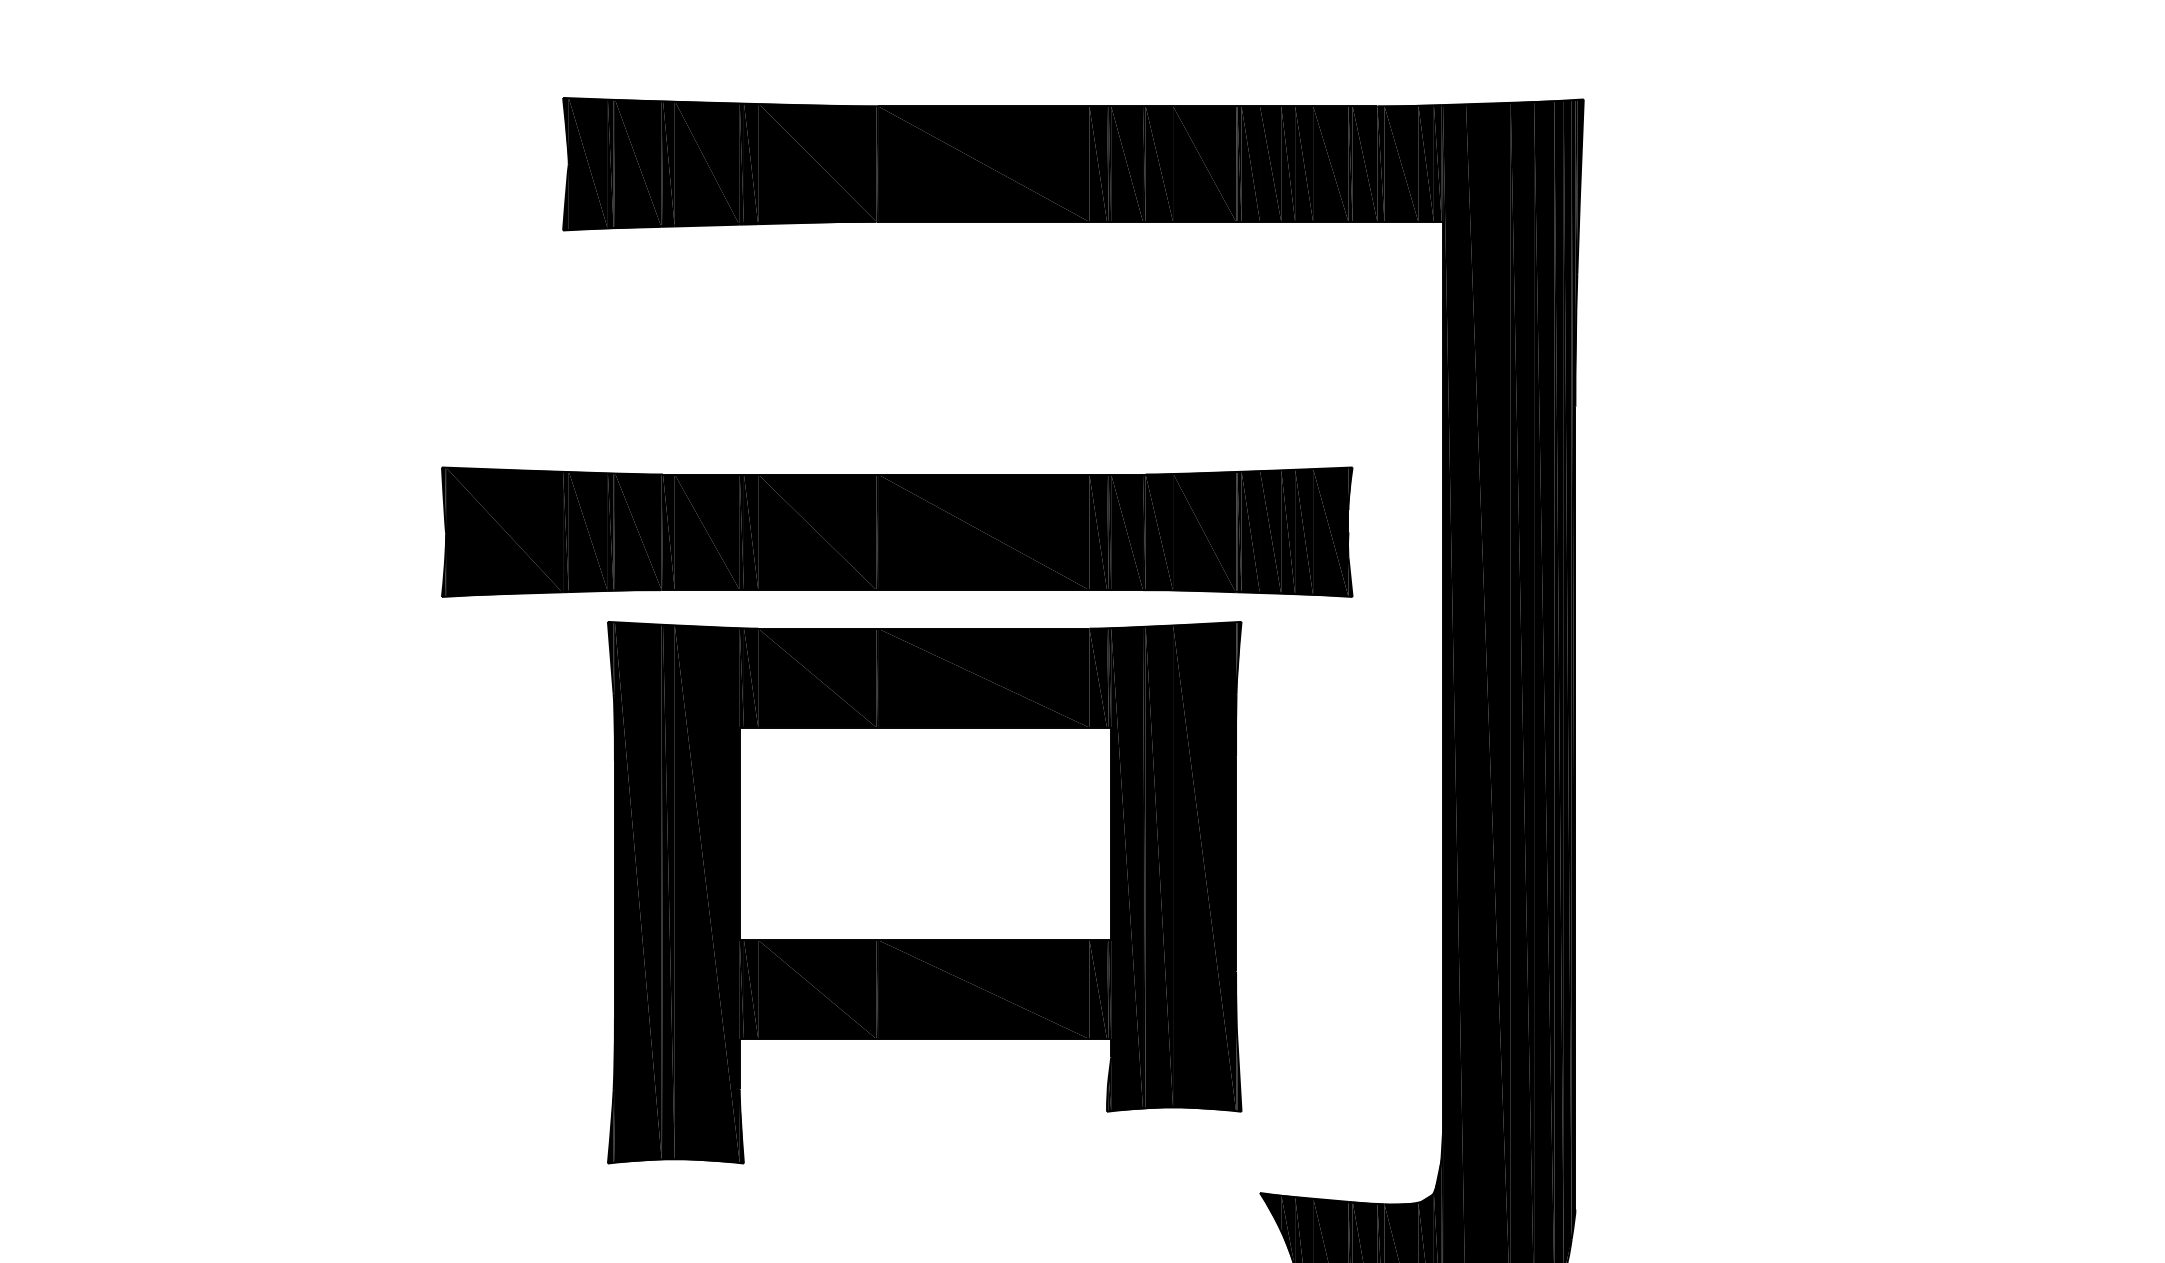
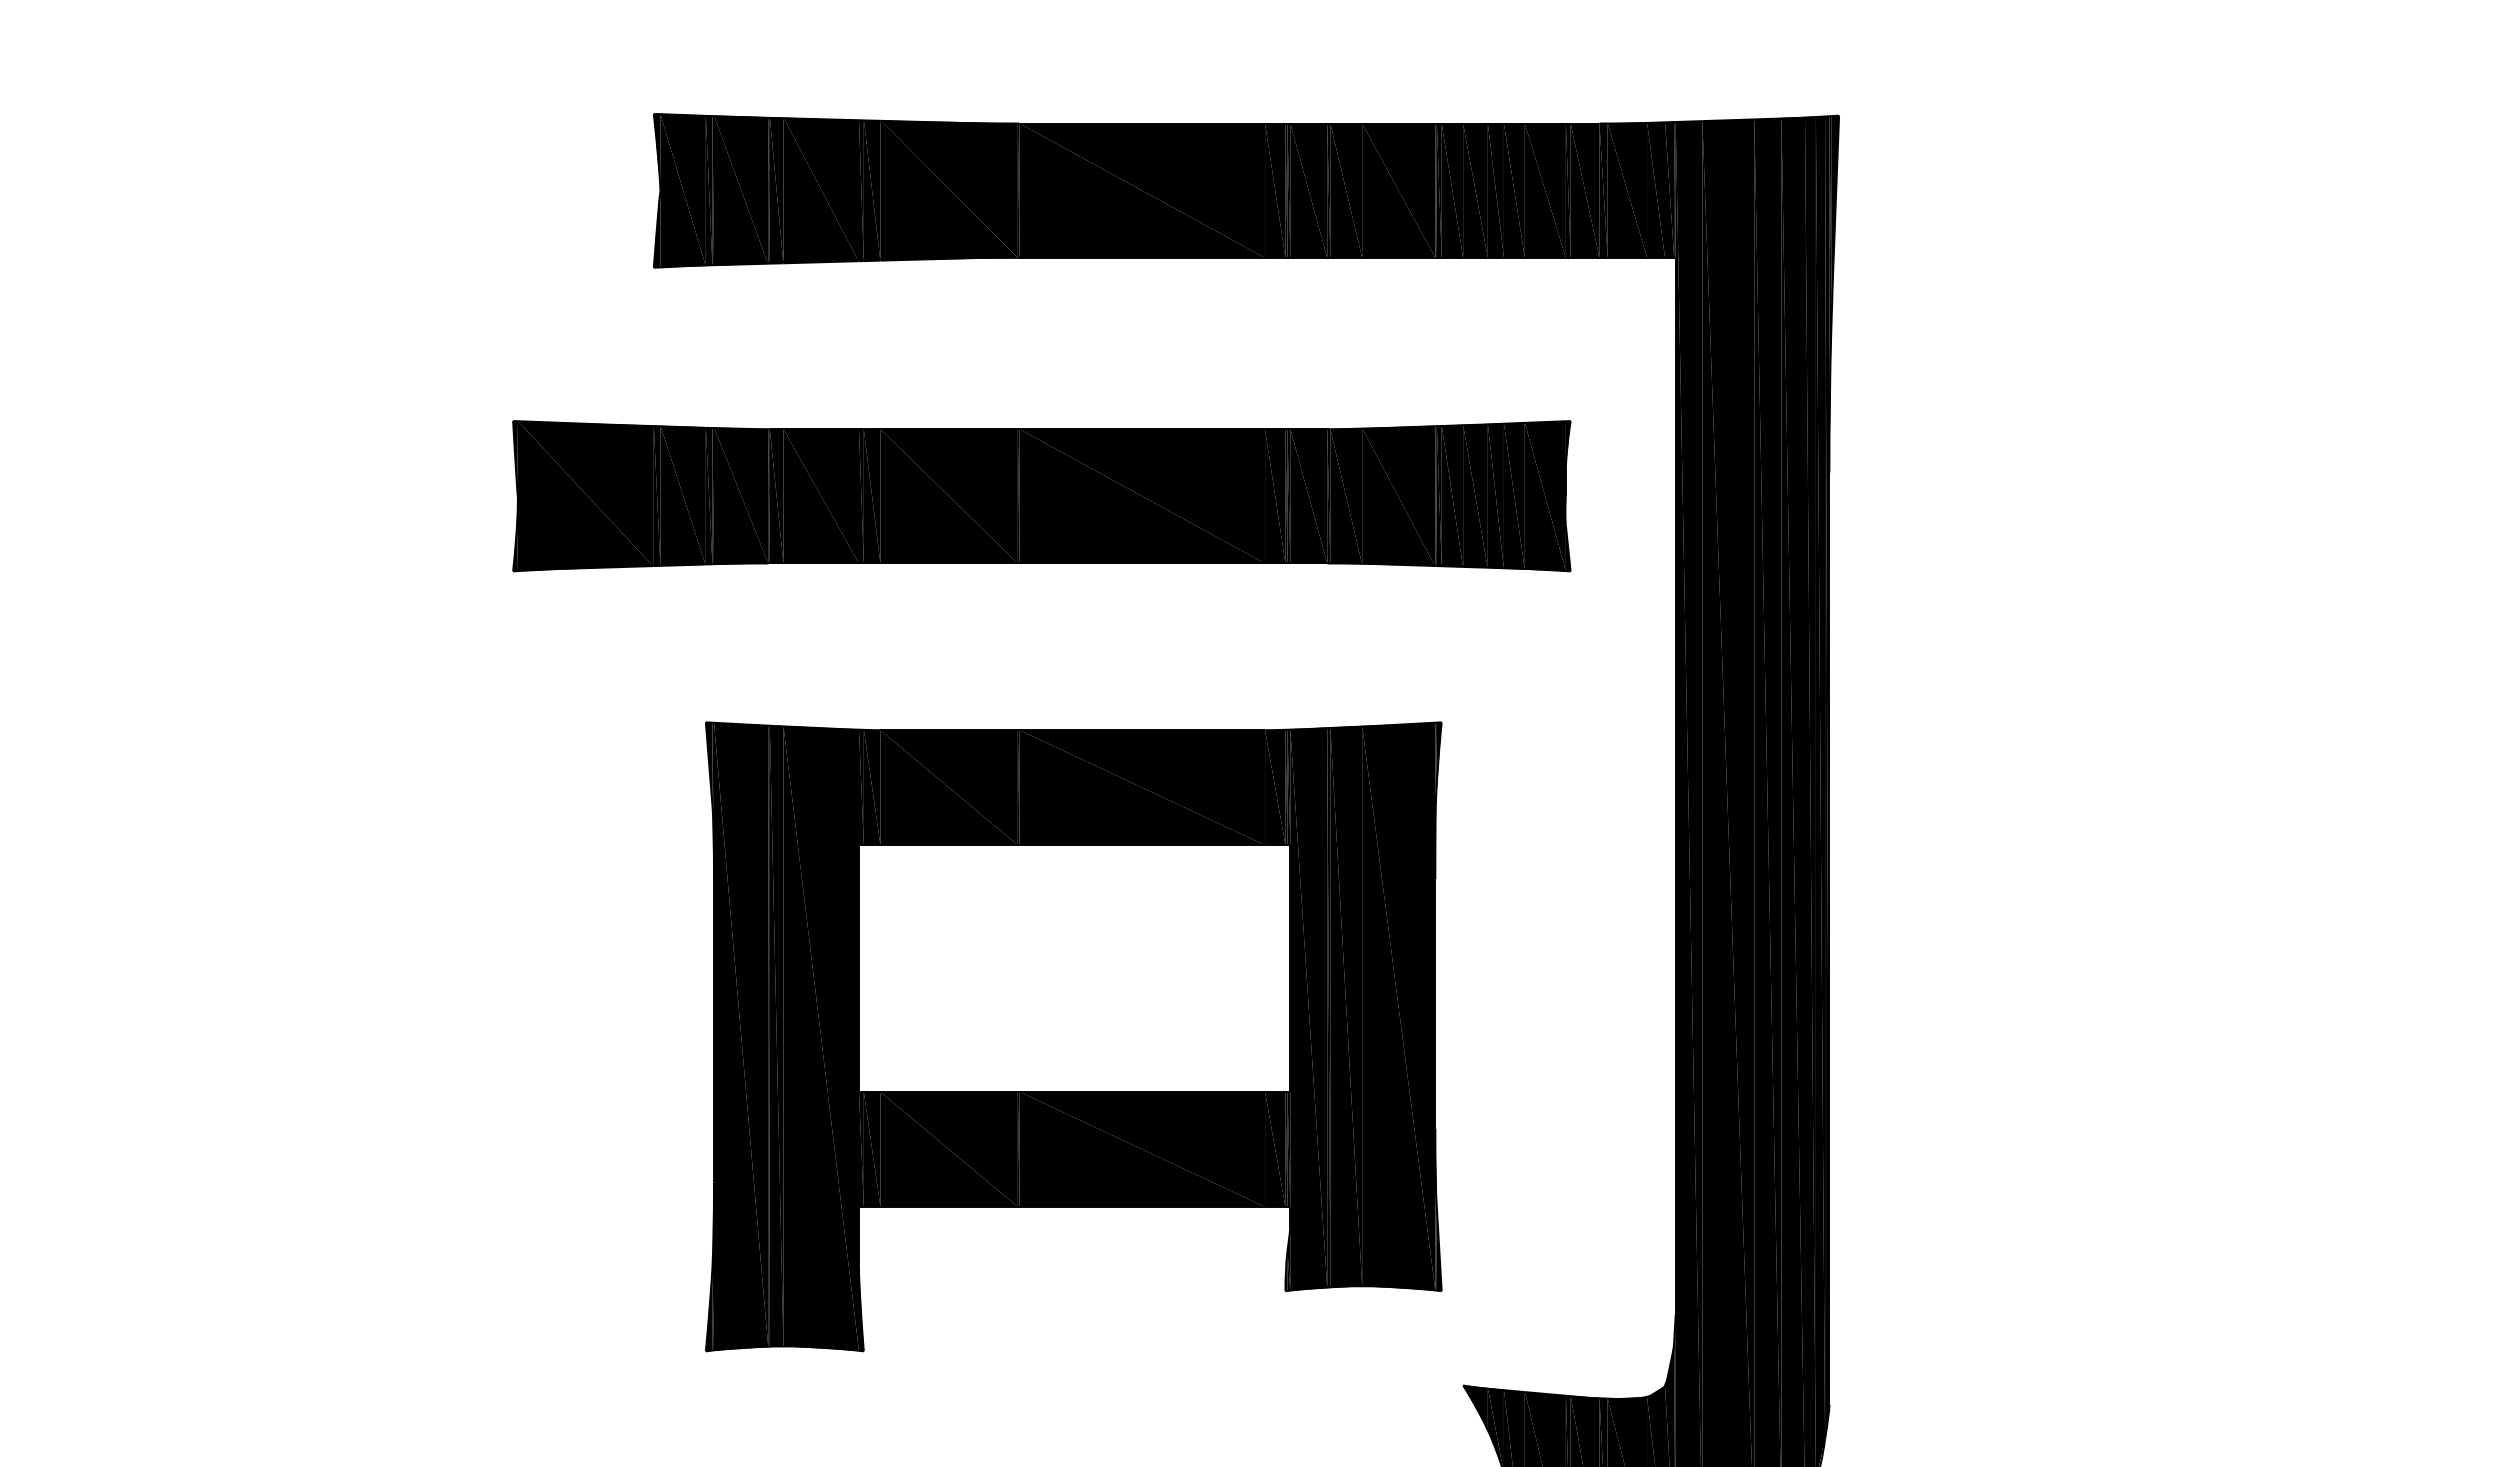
part: (896, 532) -> (1041, 496), moved

